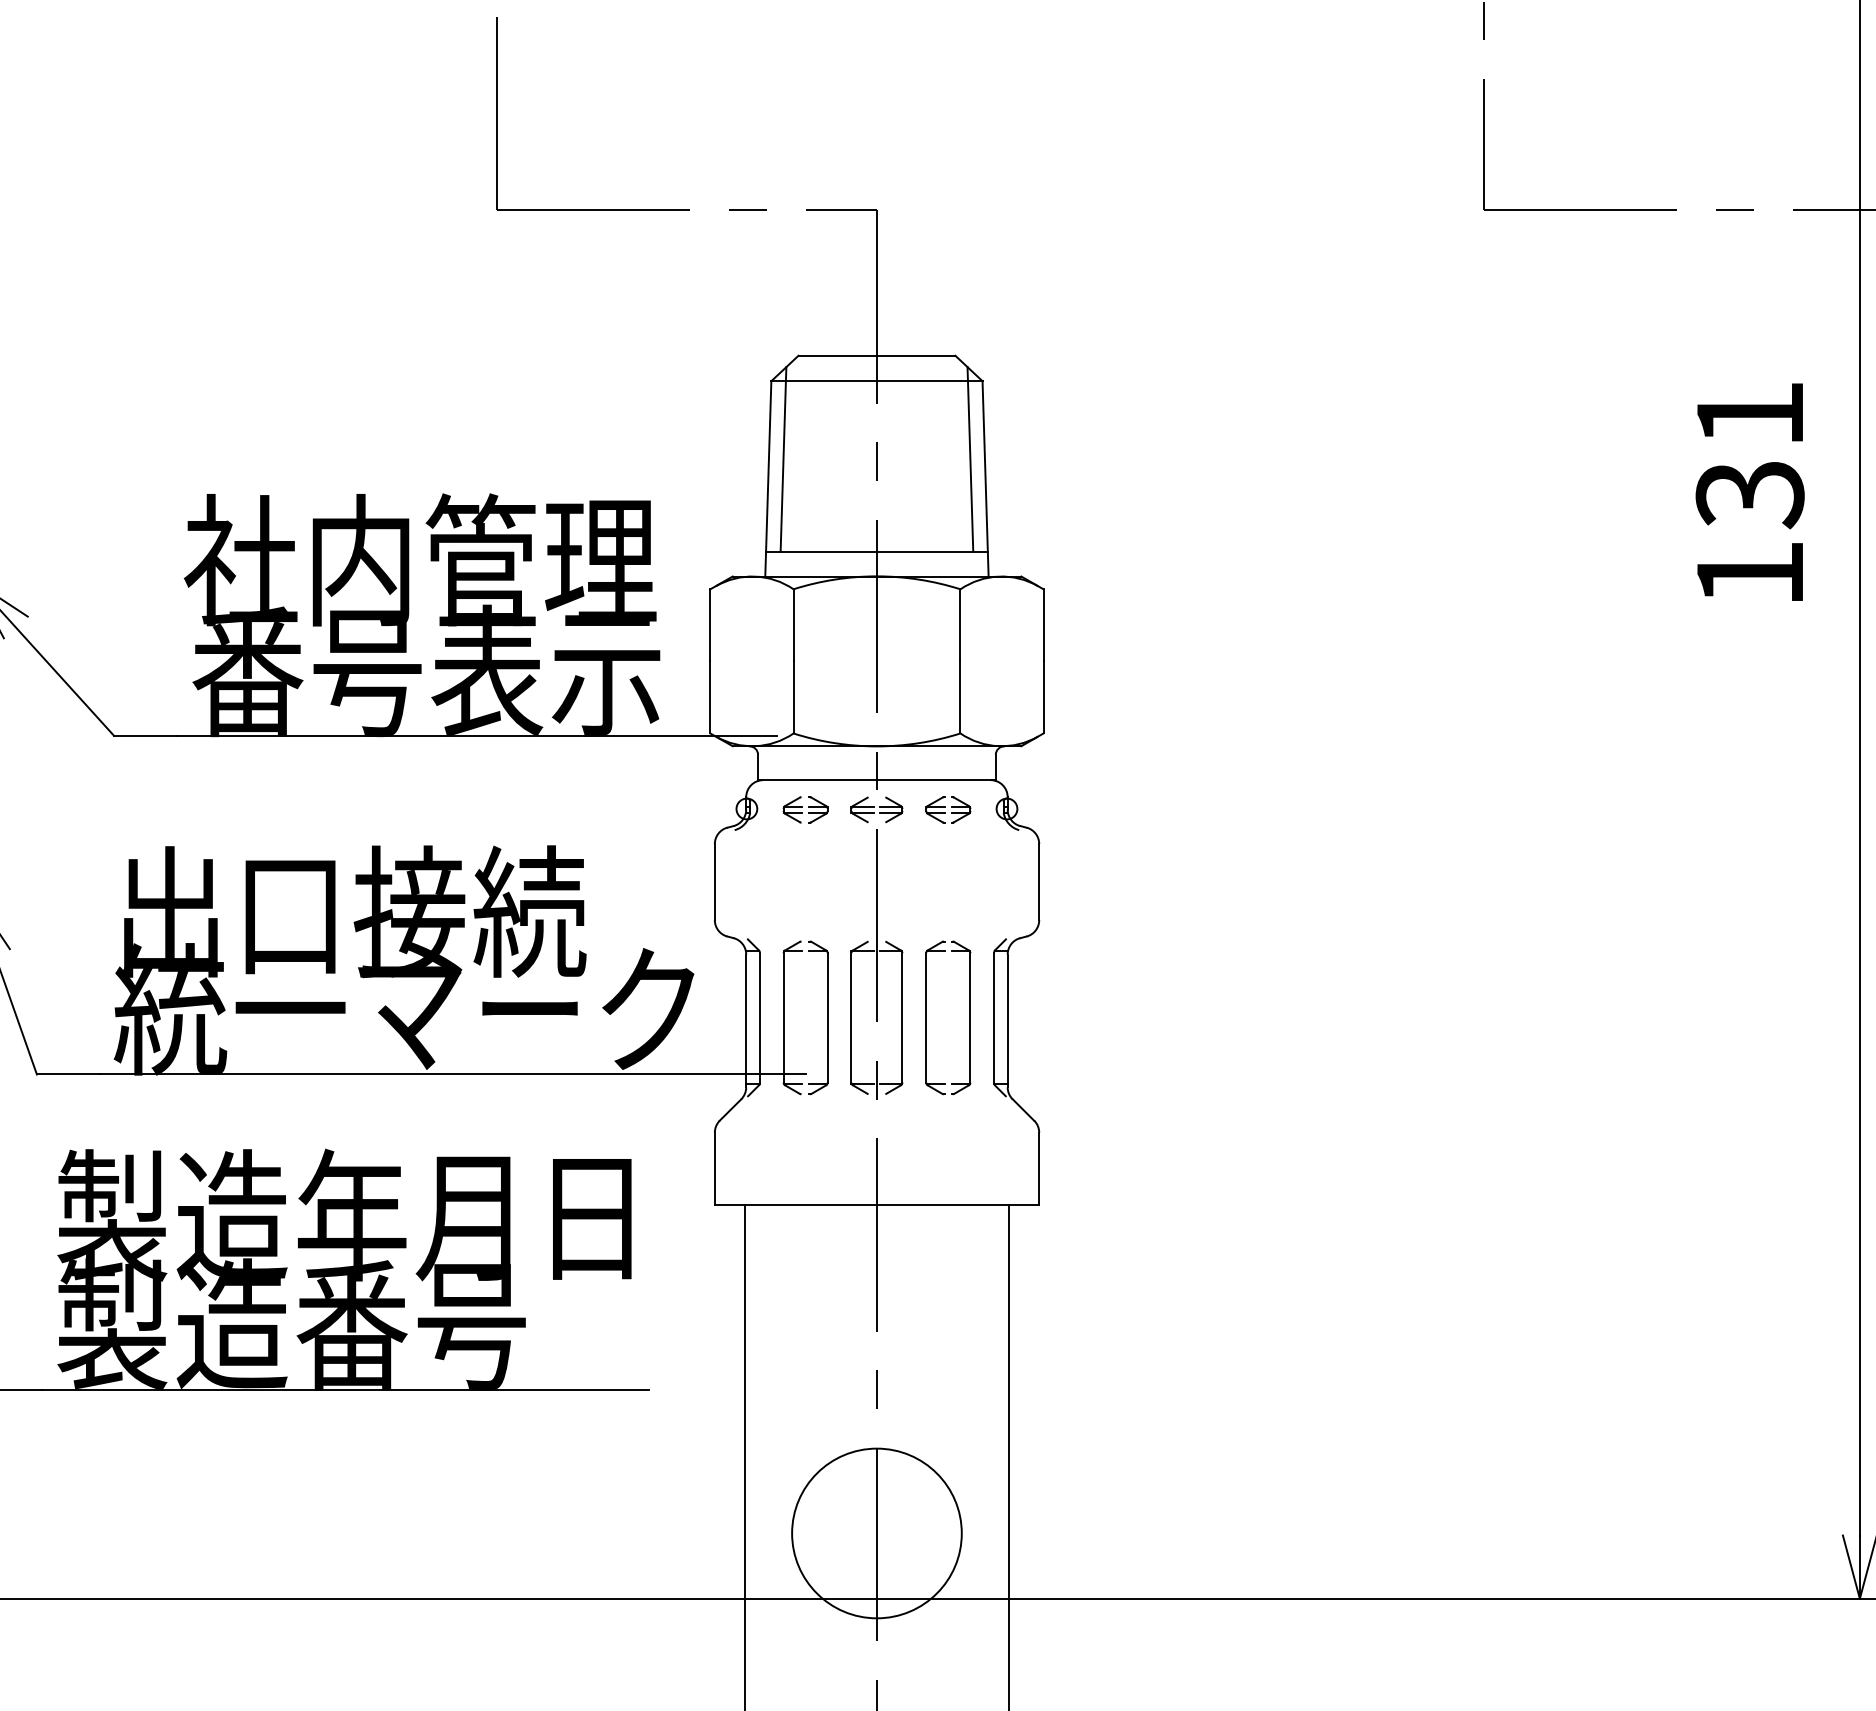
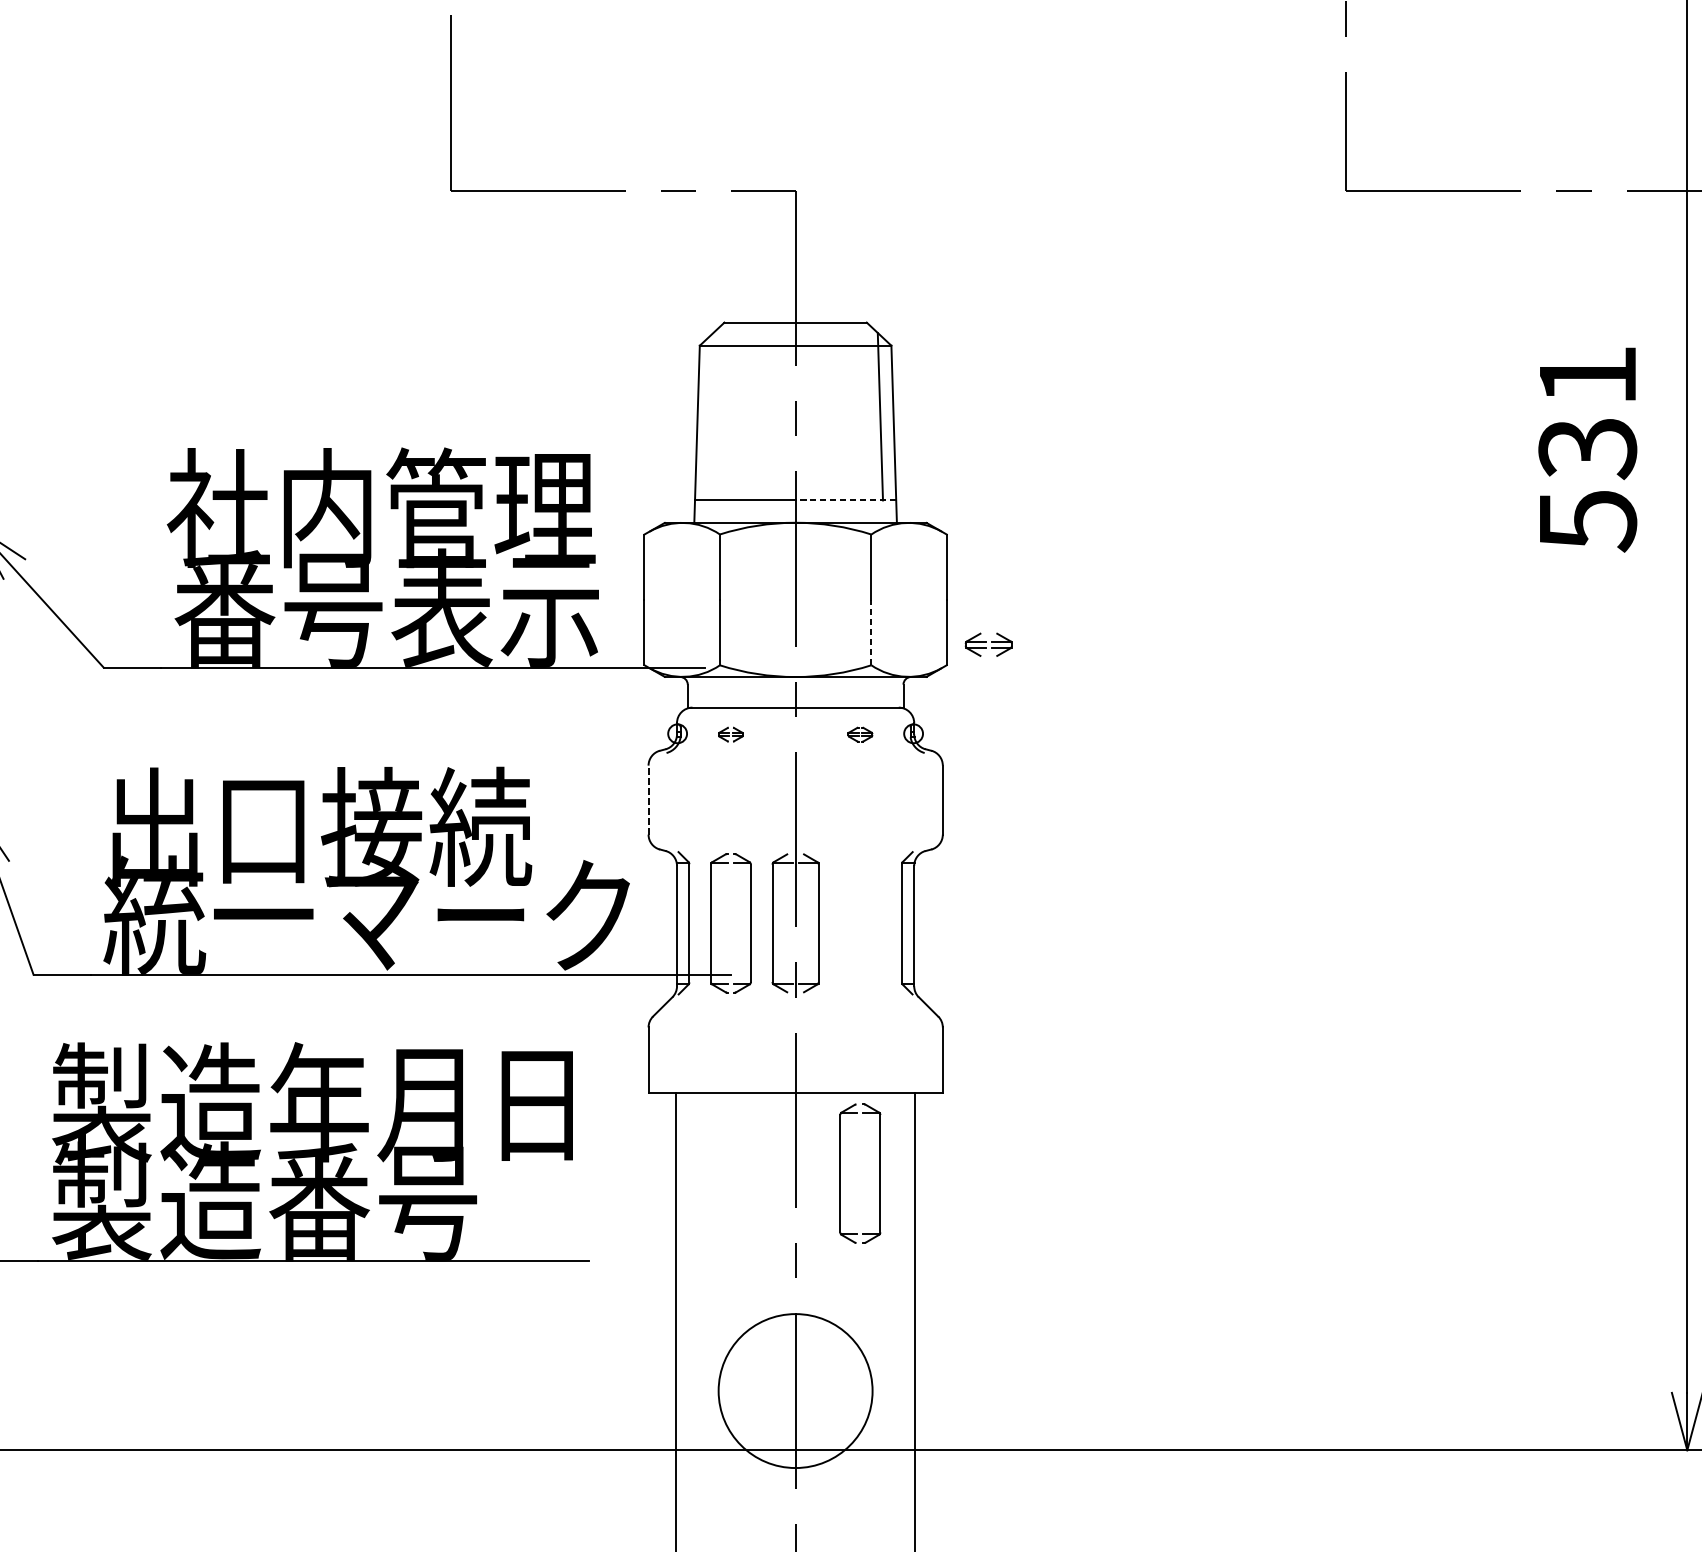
line: (783, 459) -> (710, 416), removed
line: (931, 551) -> (845, 500), solid -> dashed
text: (1750, 575) -> (1588, 521), 131 -> 531
line: (960, 696) -> (871, 631), solid -> dashed
part: (805, 809) -> (730, 734), size x0.6
part: (876, 809) -> (988, 644), moved
part: (948, 809) -> (860, 734), size x0.6
line: (714, 881) -> (648, 799), solid -> dashed
part: (969, 1017) -> (879, 1173), moved

